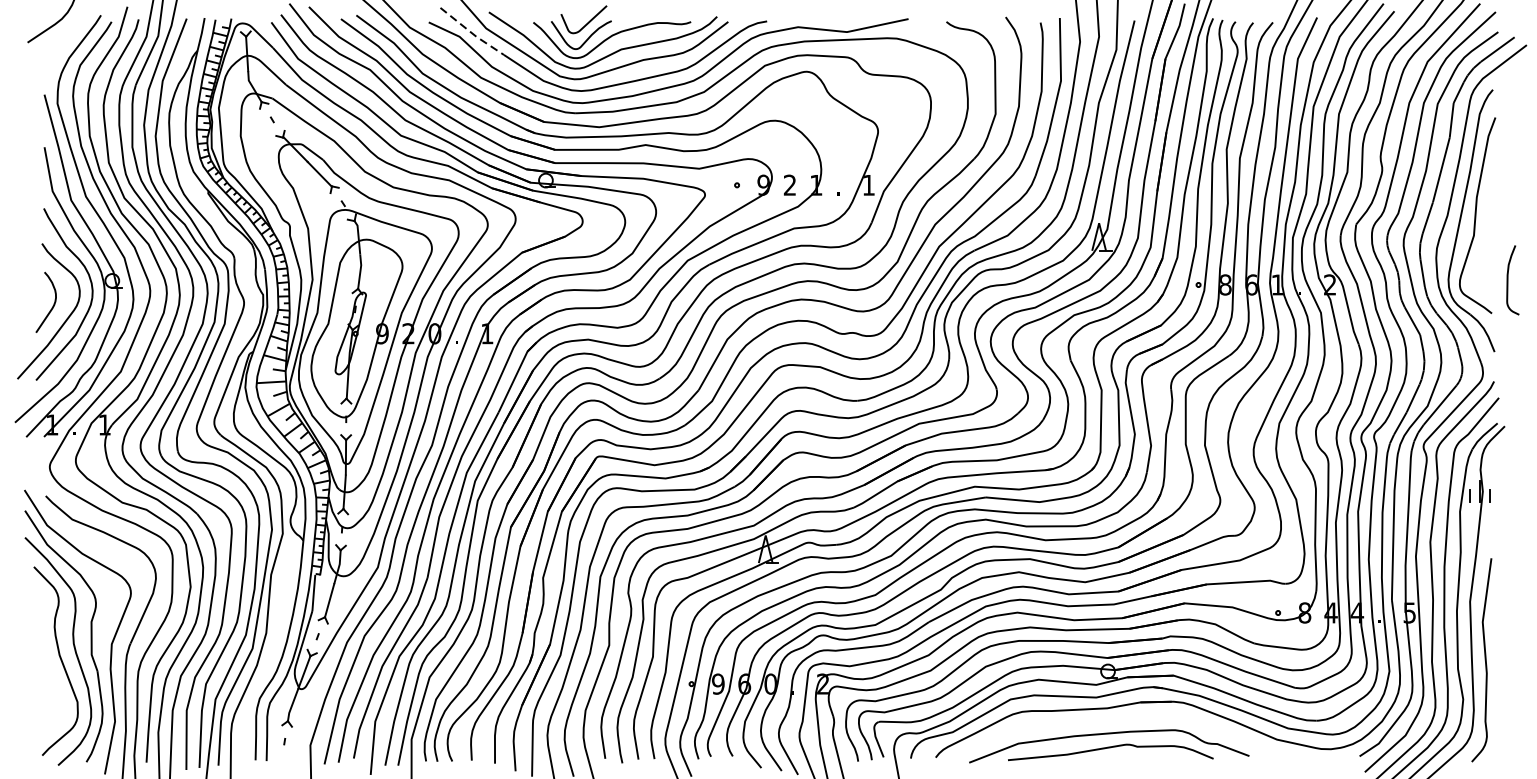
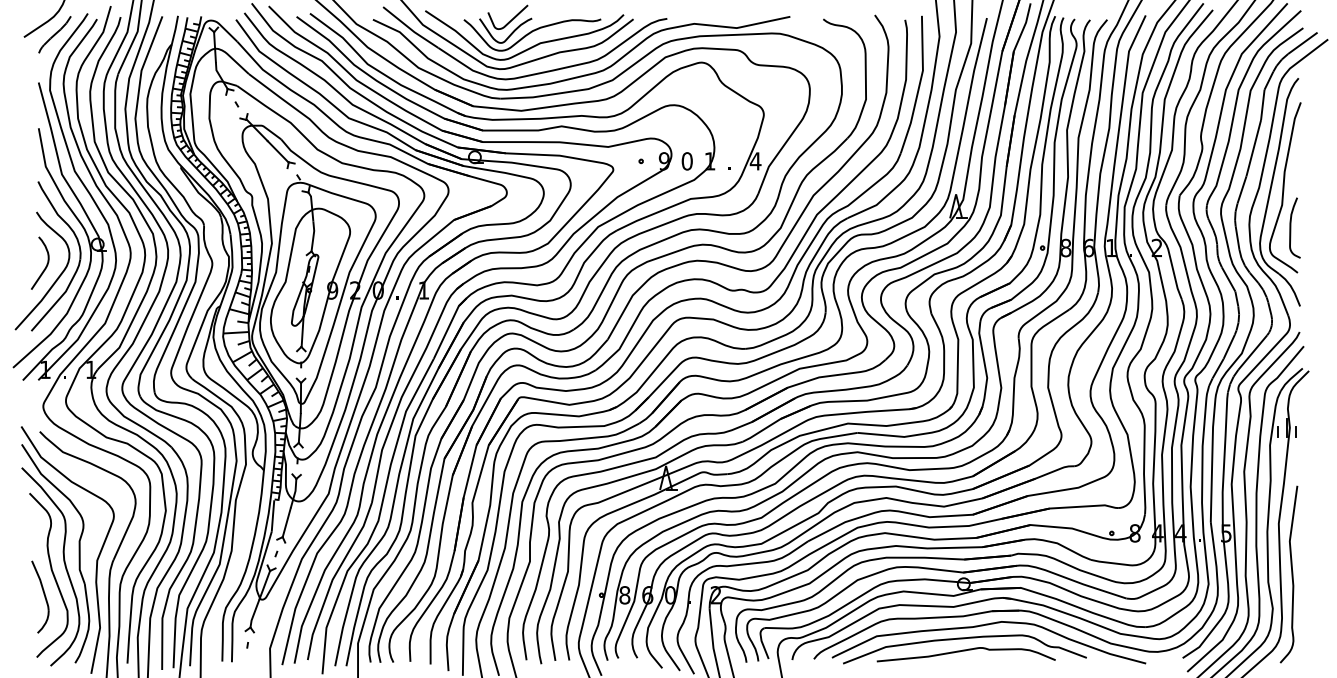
line: (471, 33) -> (410, 29), dashed -> solid
part: (62, 39) -> (54, 34), added
text: (789, 185) -> (686, 161), 2 -> 0
text: (868, 185) -> (755, 161), 1 -> 4
curve: (1508, 279) -> (1291, 227), moved
text: (717, 684) -> (624, 595), 9 -> 8
part: (46, 685) -> (40, 596), added
curve: (1130, 720) -> (983, 626), added

